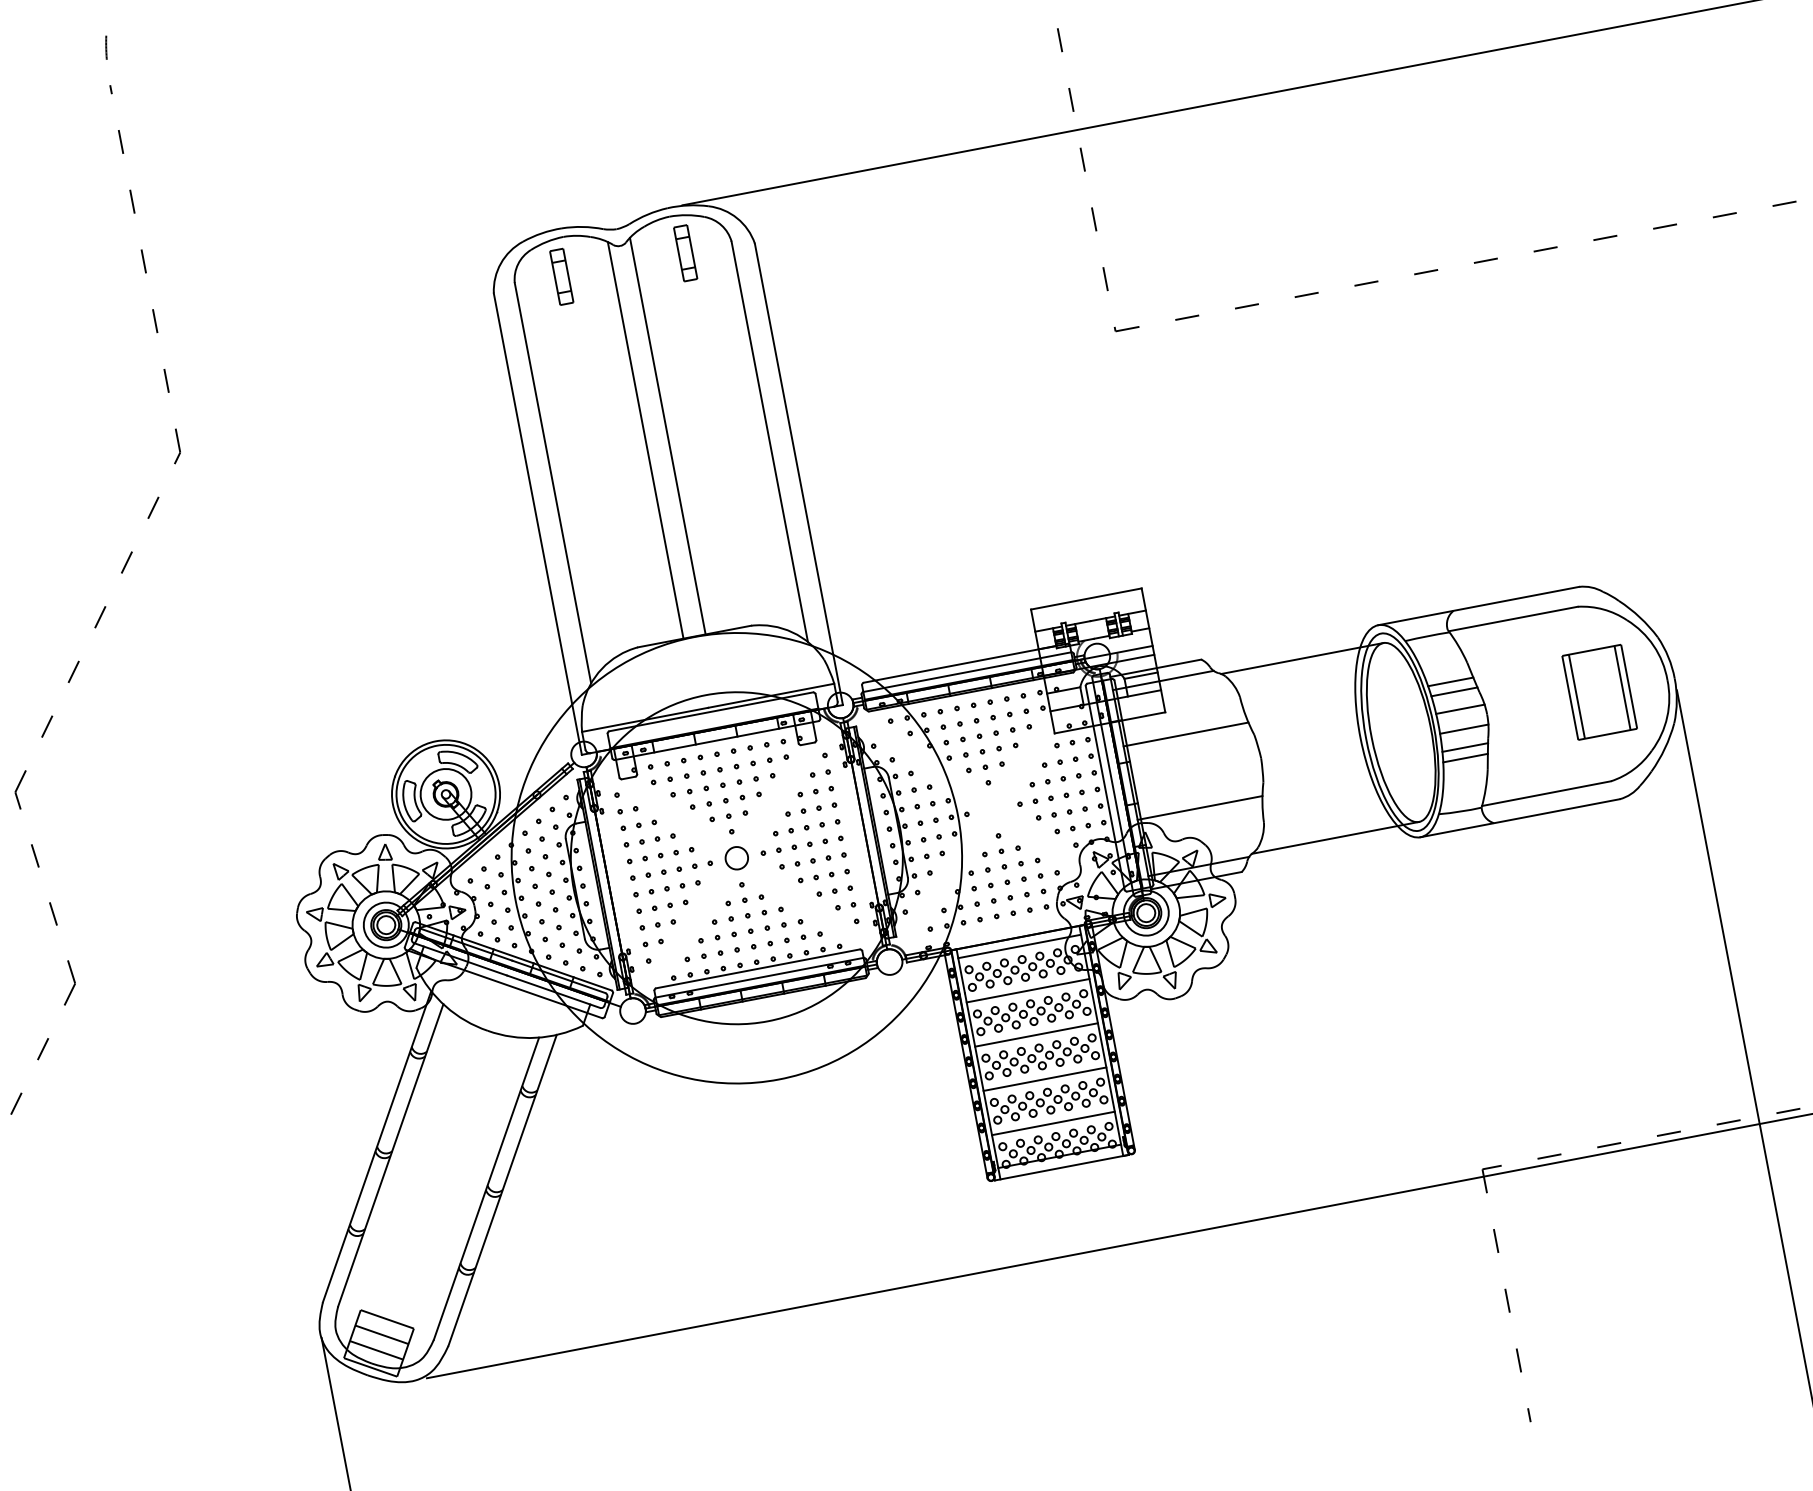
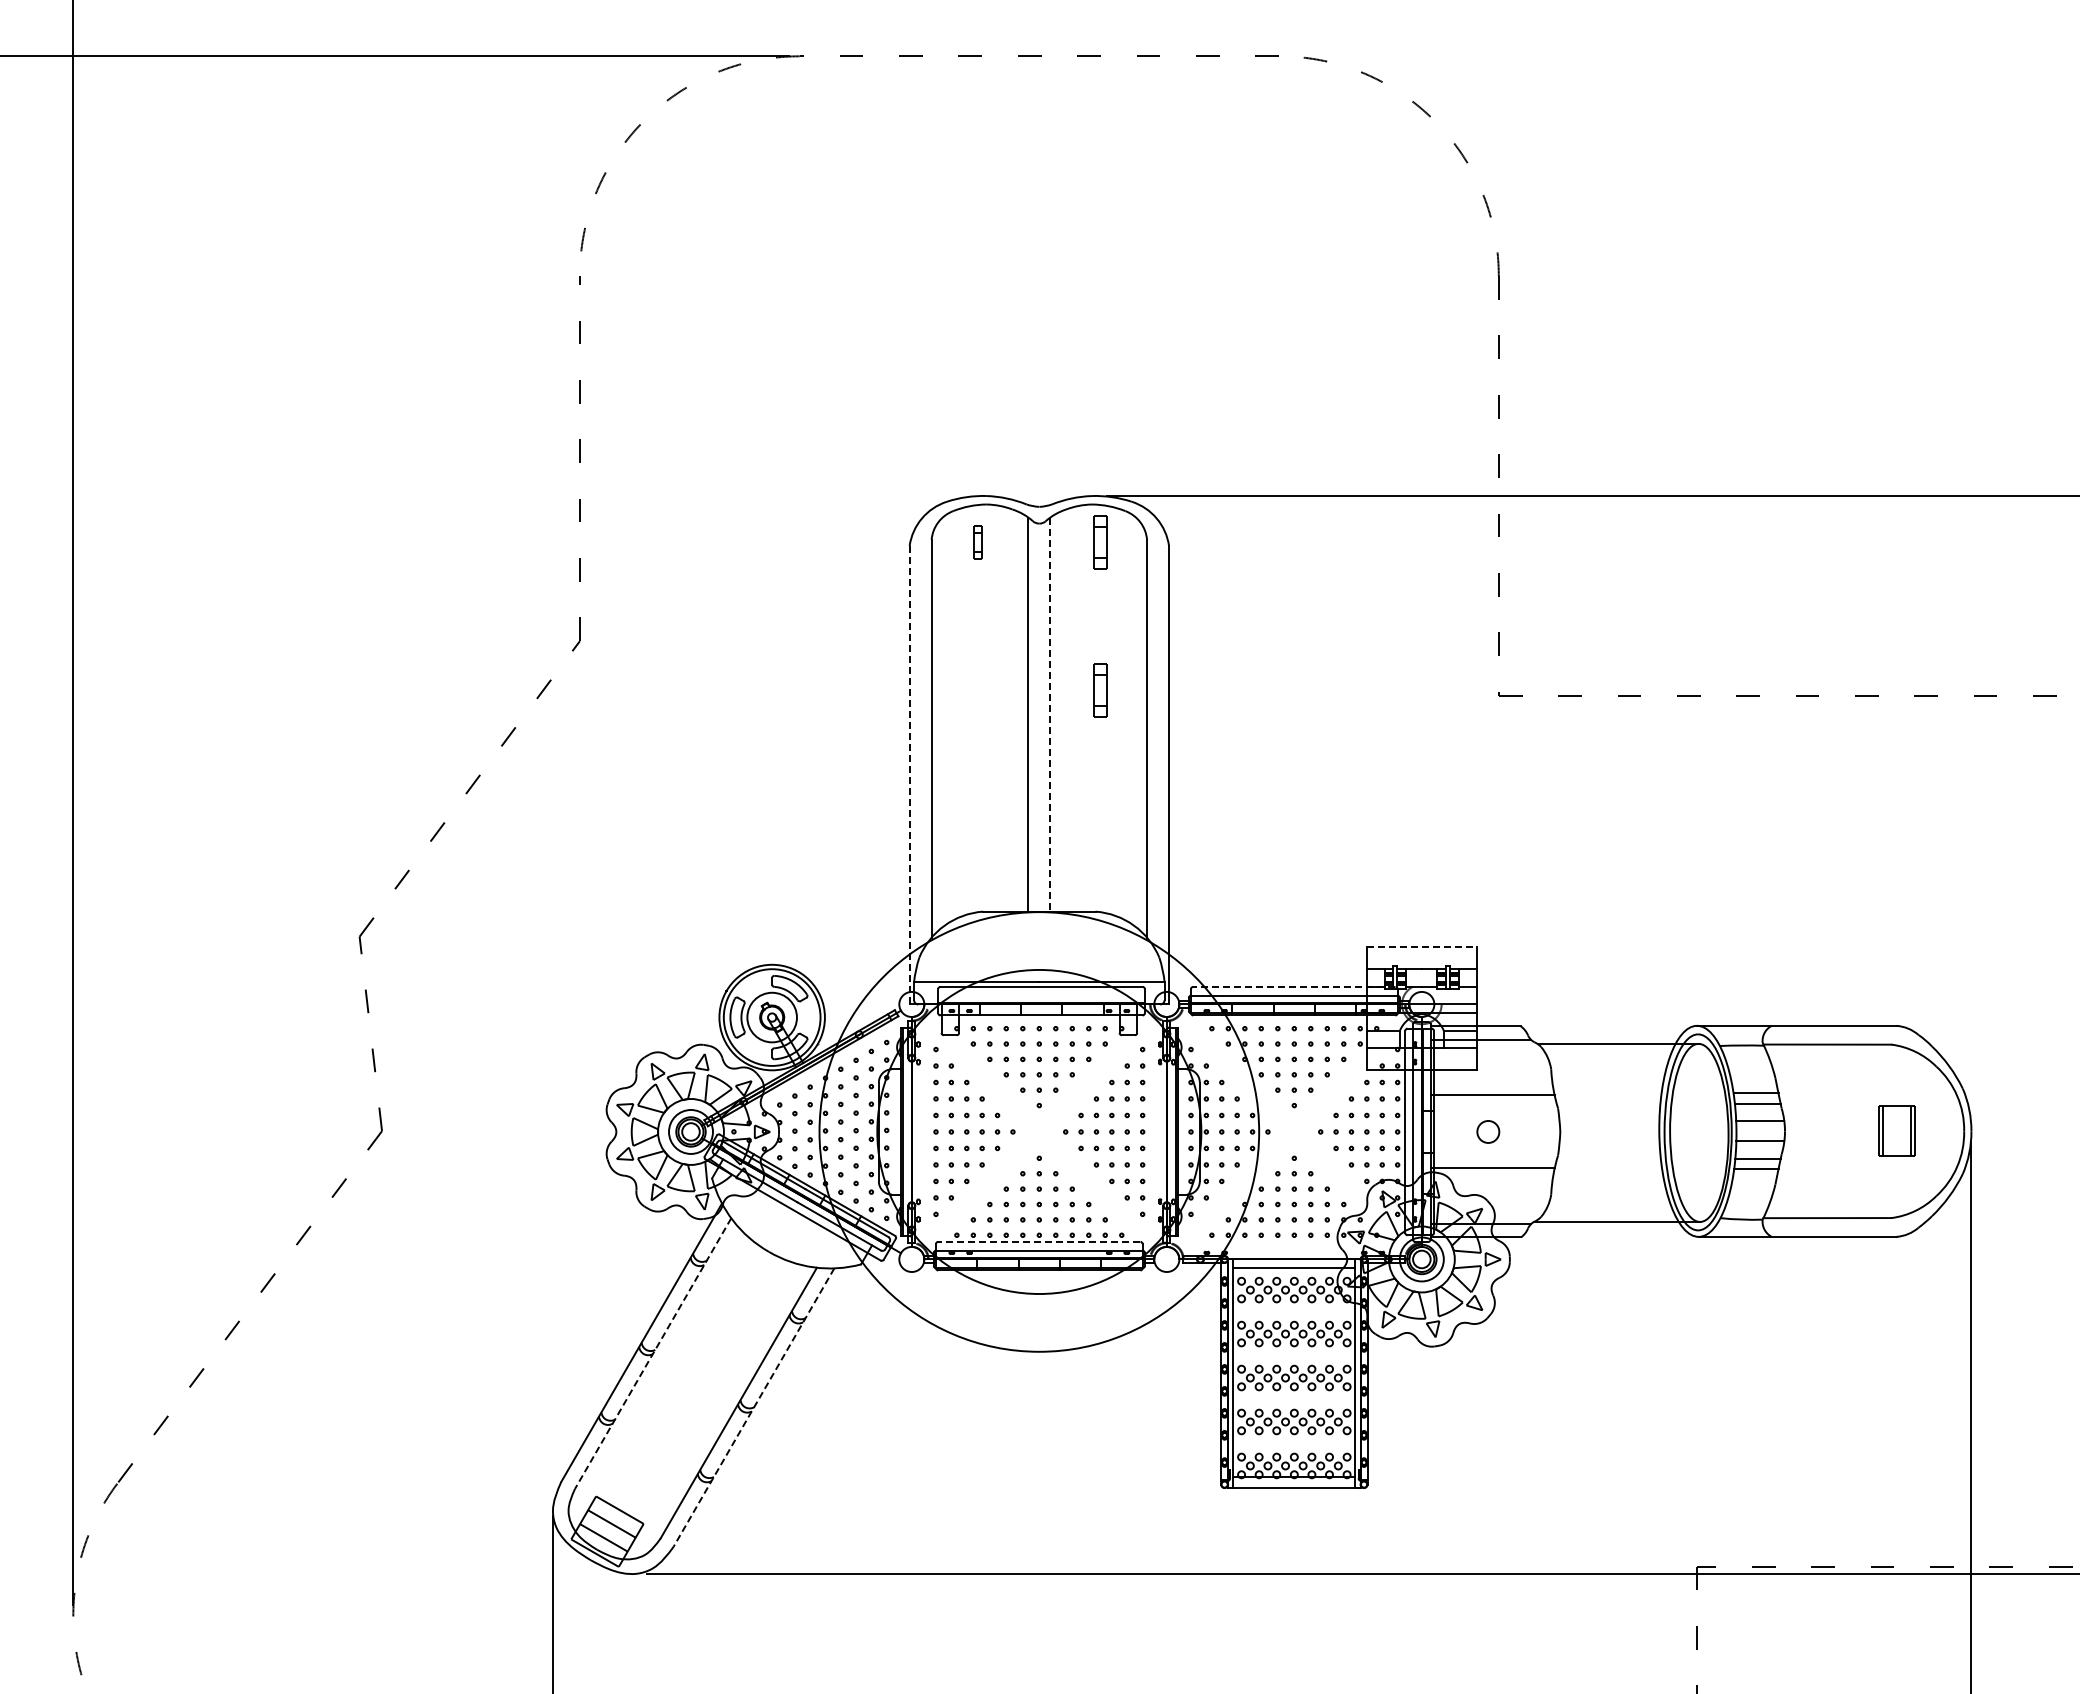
part: (561, 276) -> (977, 542), size x0.6
part: (713, 402) -> (1100, 690), added
line: (668, 437) -> (1050, 715), solid -> dashed
line: (537, 523) -> (909, 774), solid -> dashed
line: (1086, 599) -> (1421, 947), solid -> dashed
line: (964, 663) -> (1293, 986), solid -> dashed
part: (1599, 692) -> (1896, 1130), size x0.6
circle: (736, 857) -> (1488, 1131), moved
line: (757, 968) -> (1038, 1241), solid -> dashed
line: (1028, 990) -> (1294, 1312), removed
line: (1036, 1035) -> (1294, 1356), removed
line: (1045, 1079) -> (1294, 1400), removed
line: (1053, 1123) -> (1294, 1444), removed
line: (390, 1156) -> (652, 1354), solid -> dashed
line: (502, 1190) -> (753, 1407), solid -> dashed

